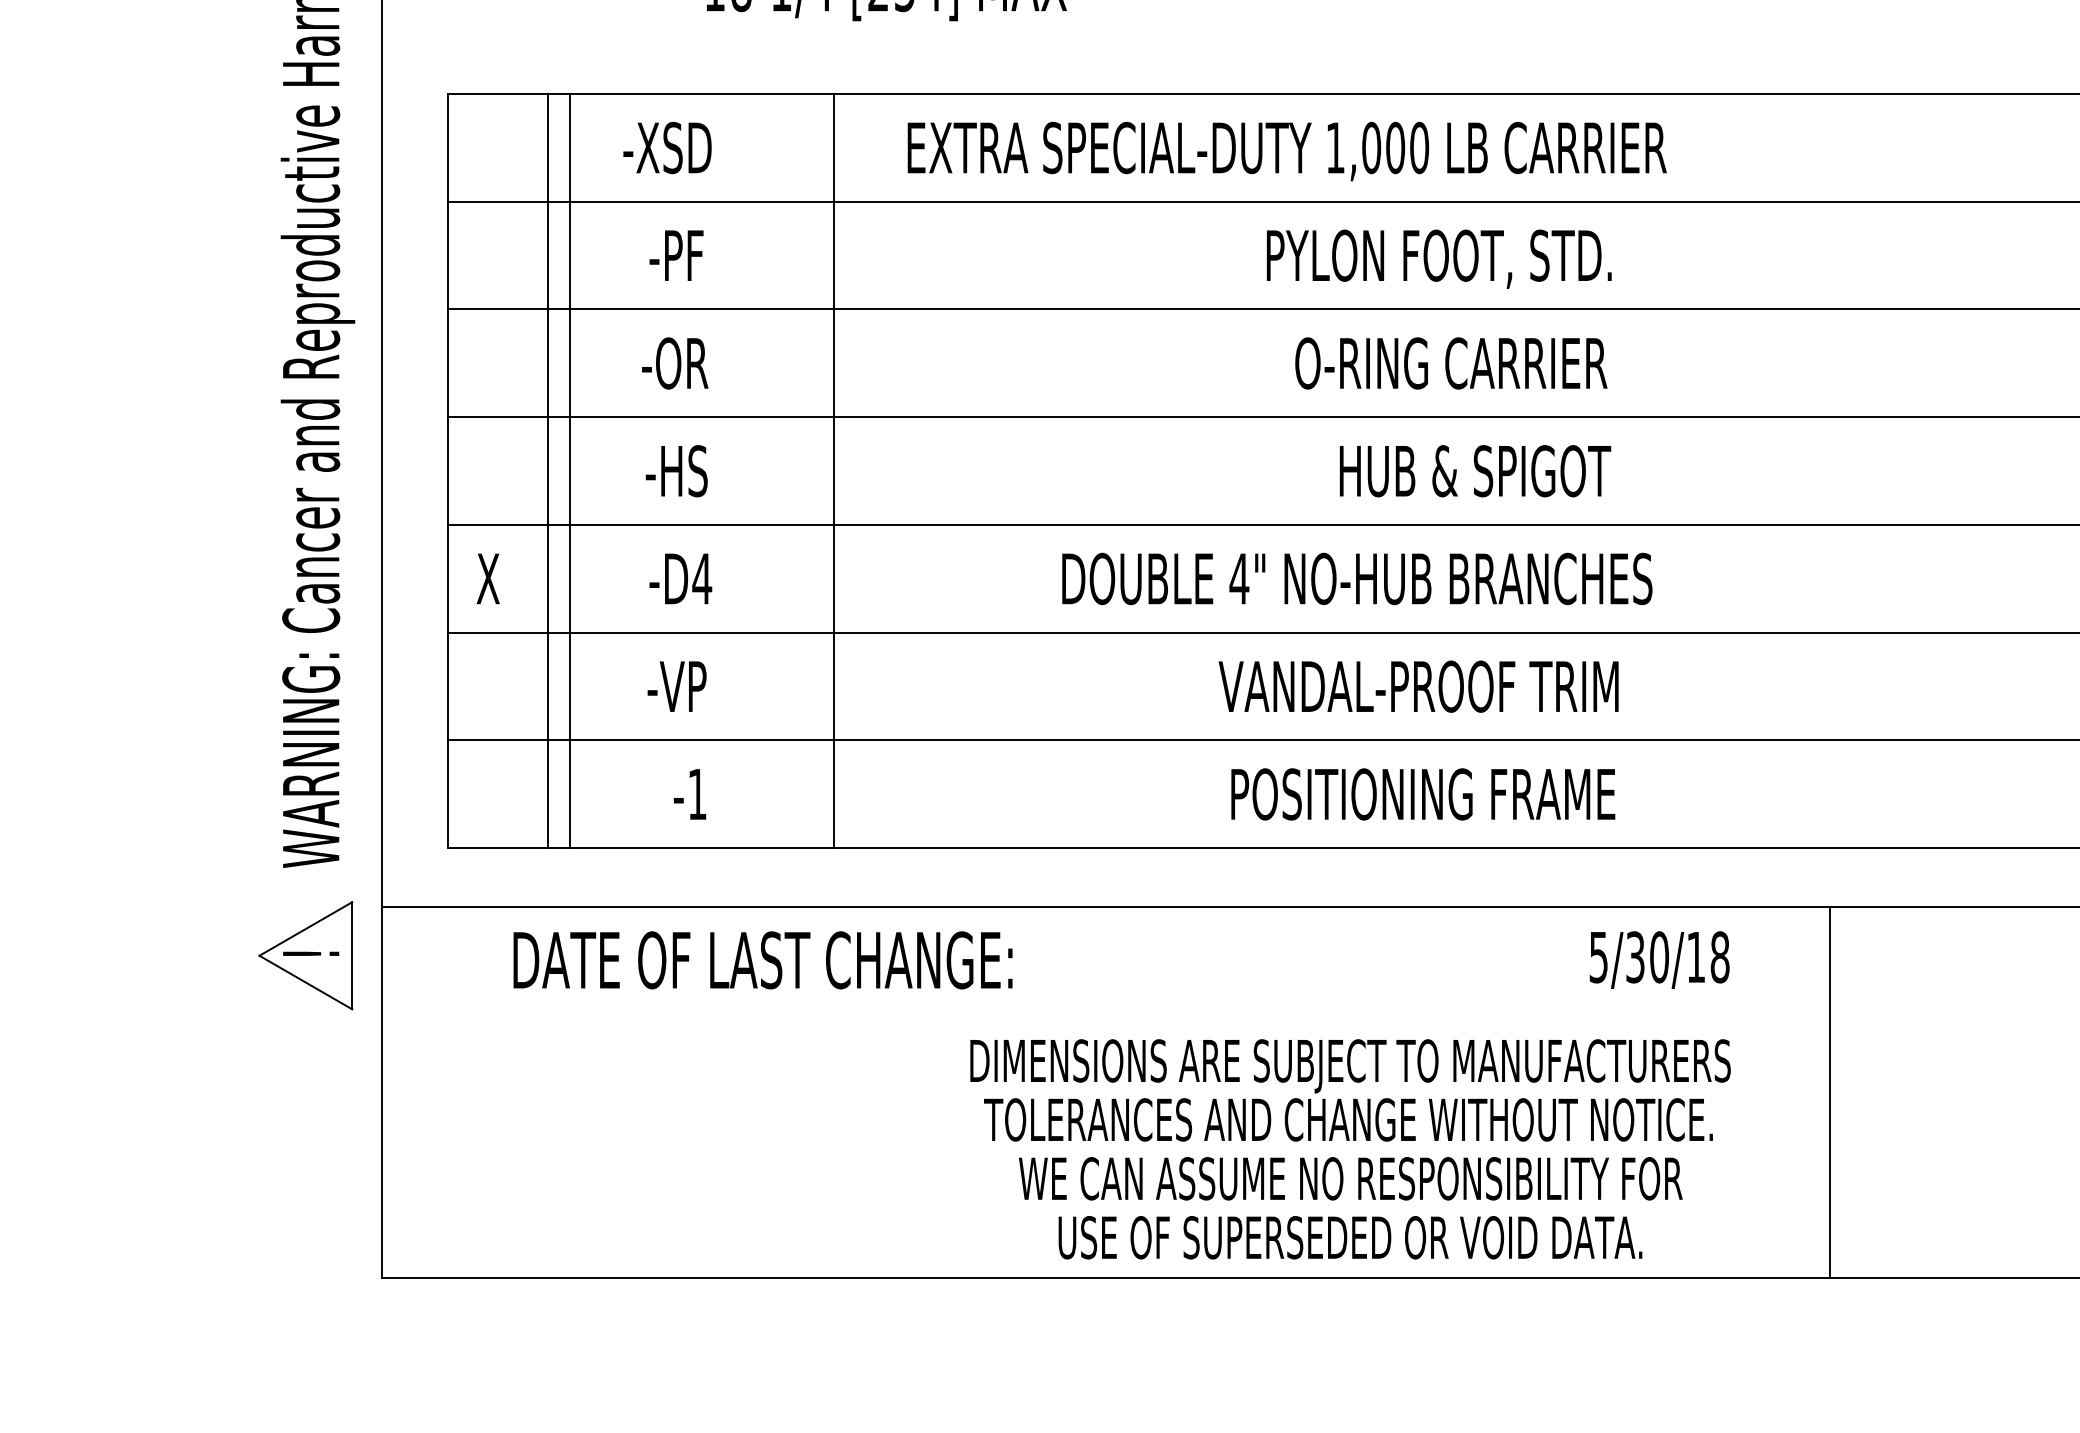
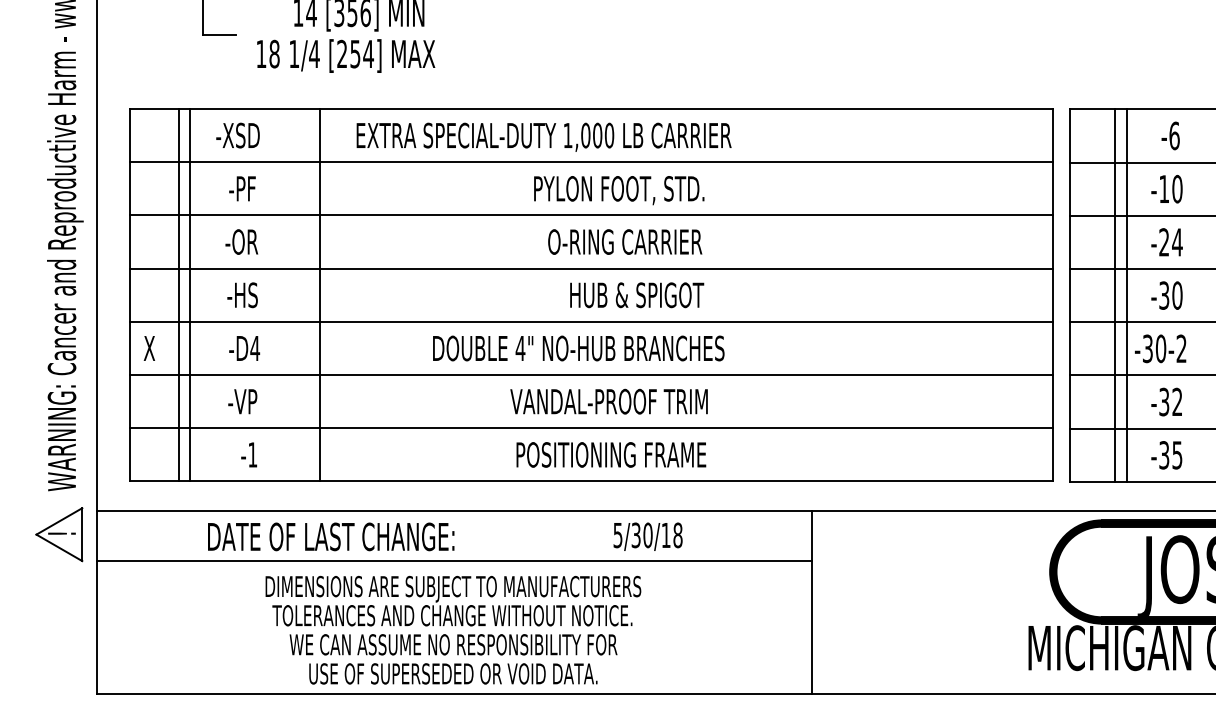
text: (763, 959) -> (331, 536), moved
text: (1658, 959) -> (647, 536), moved
line: (1105, 1008) -> (454, 560), added
text: (1350, 1147) -> (453, 629), moved

